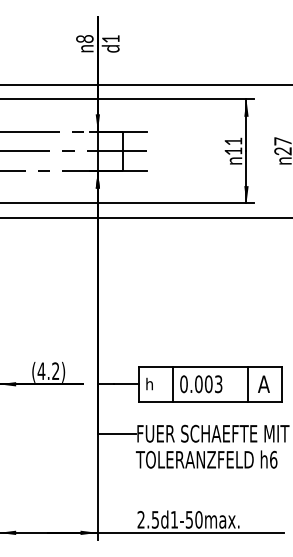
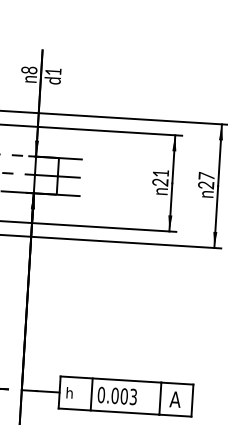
text: (233, 151) -> (160, 182), 11 -> 21

